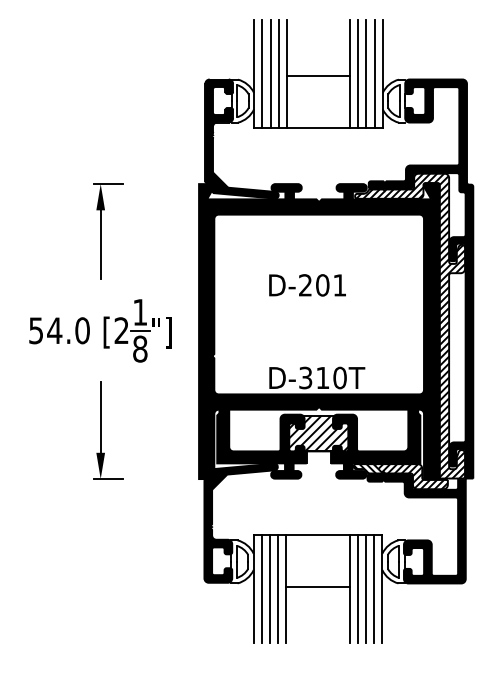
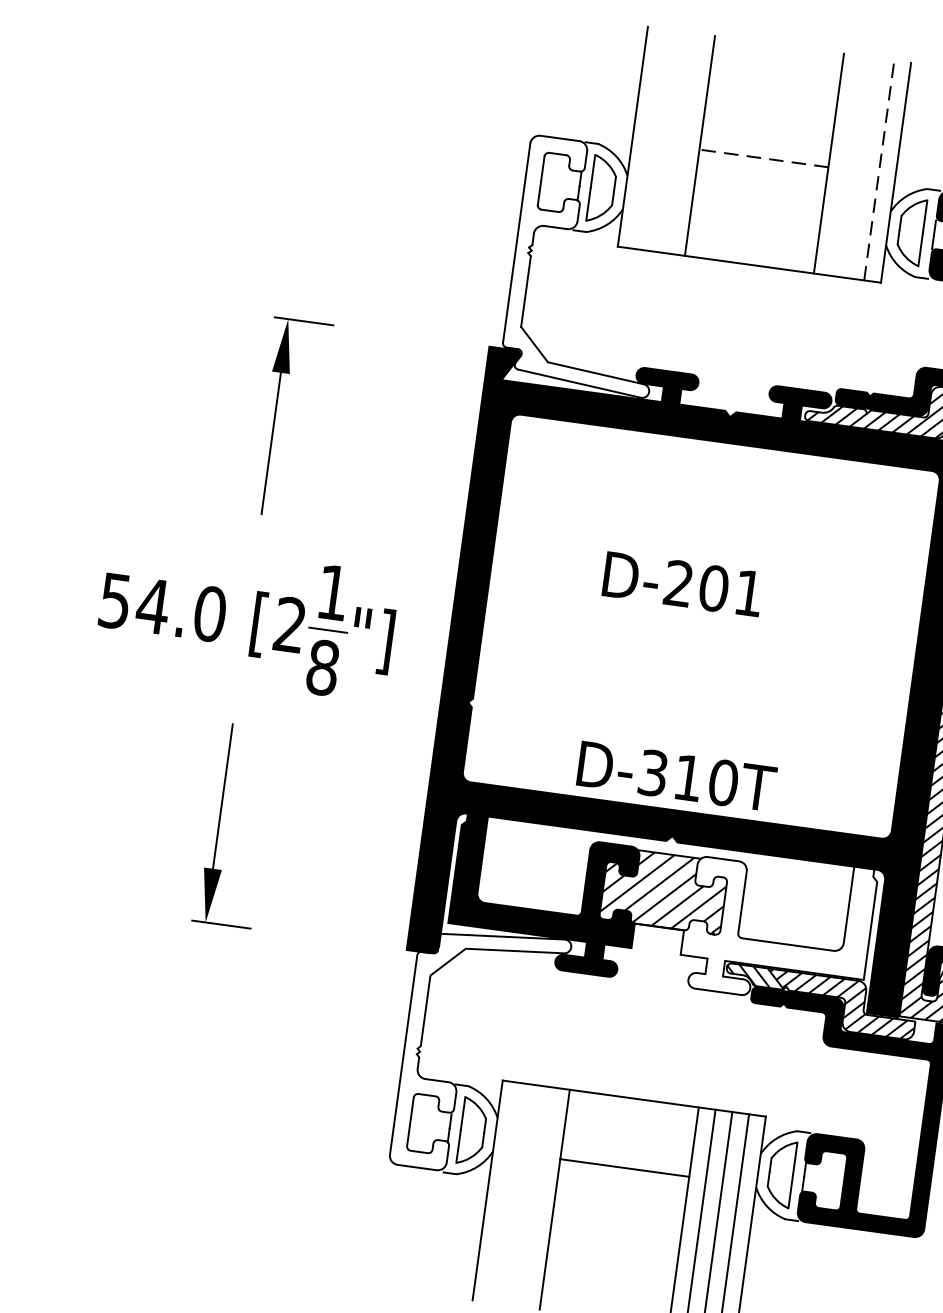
line: (262, 73) -> (650, 138), removed
line: (270, 73) -> (666, 140), removed
line: (278, 73) -> (682, 142), removed
line: (358, 73) -> (846, 165), removed
line: (366, 73) -> (862, 167), removed
line: (374, 73) -> (879, 169), solid -> dashed
line: (318, 75) -> (764, 158), solid -> dashed
fill: (241, 138) -> (589, 265), removed
fill: (375, 443) -> (777, 926), removed
fill: (240, 522) -> (479, 1050), removed
line: (317, 587) -> (623, 1168), moved
line: (261, 588) -> (503, 1191), removed
line: (270, 588) -> (522, 1193), removed
line: (278, 588) -> (538, 1196), removed

